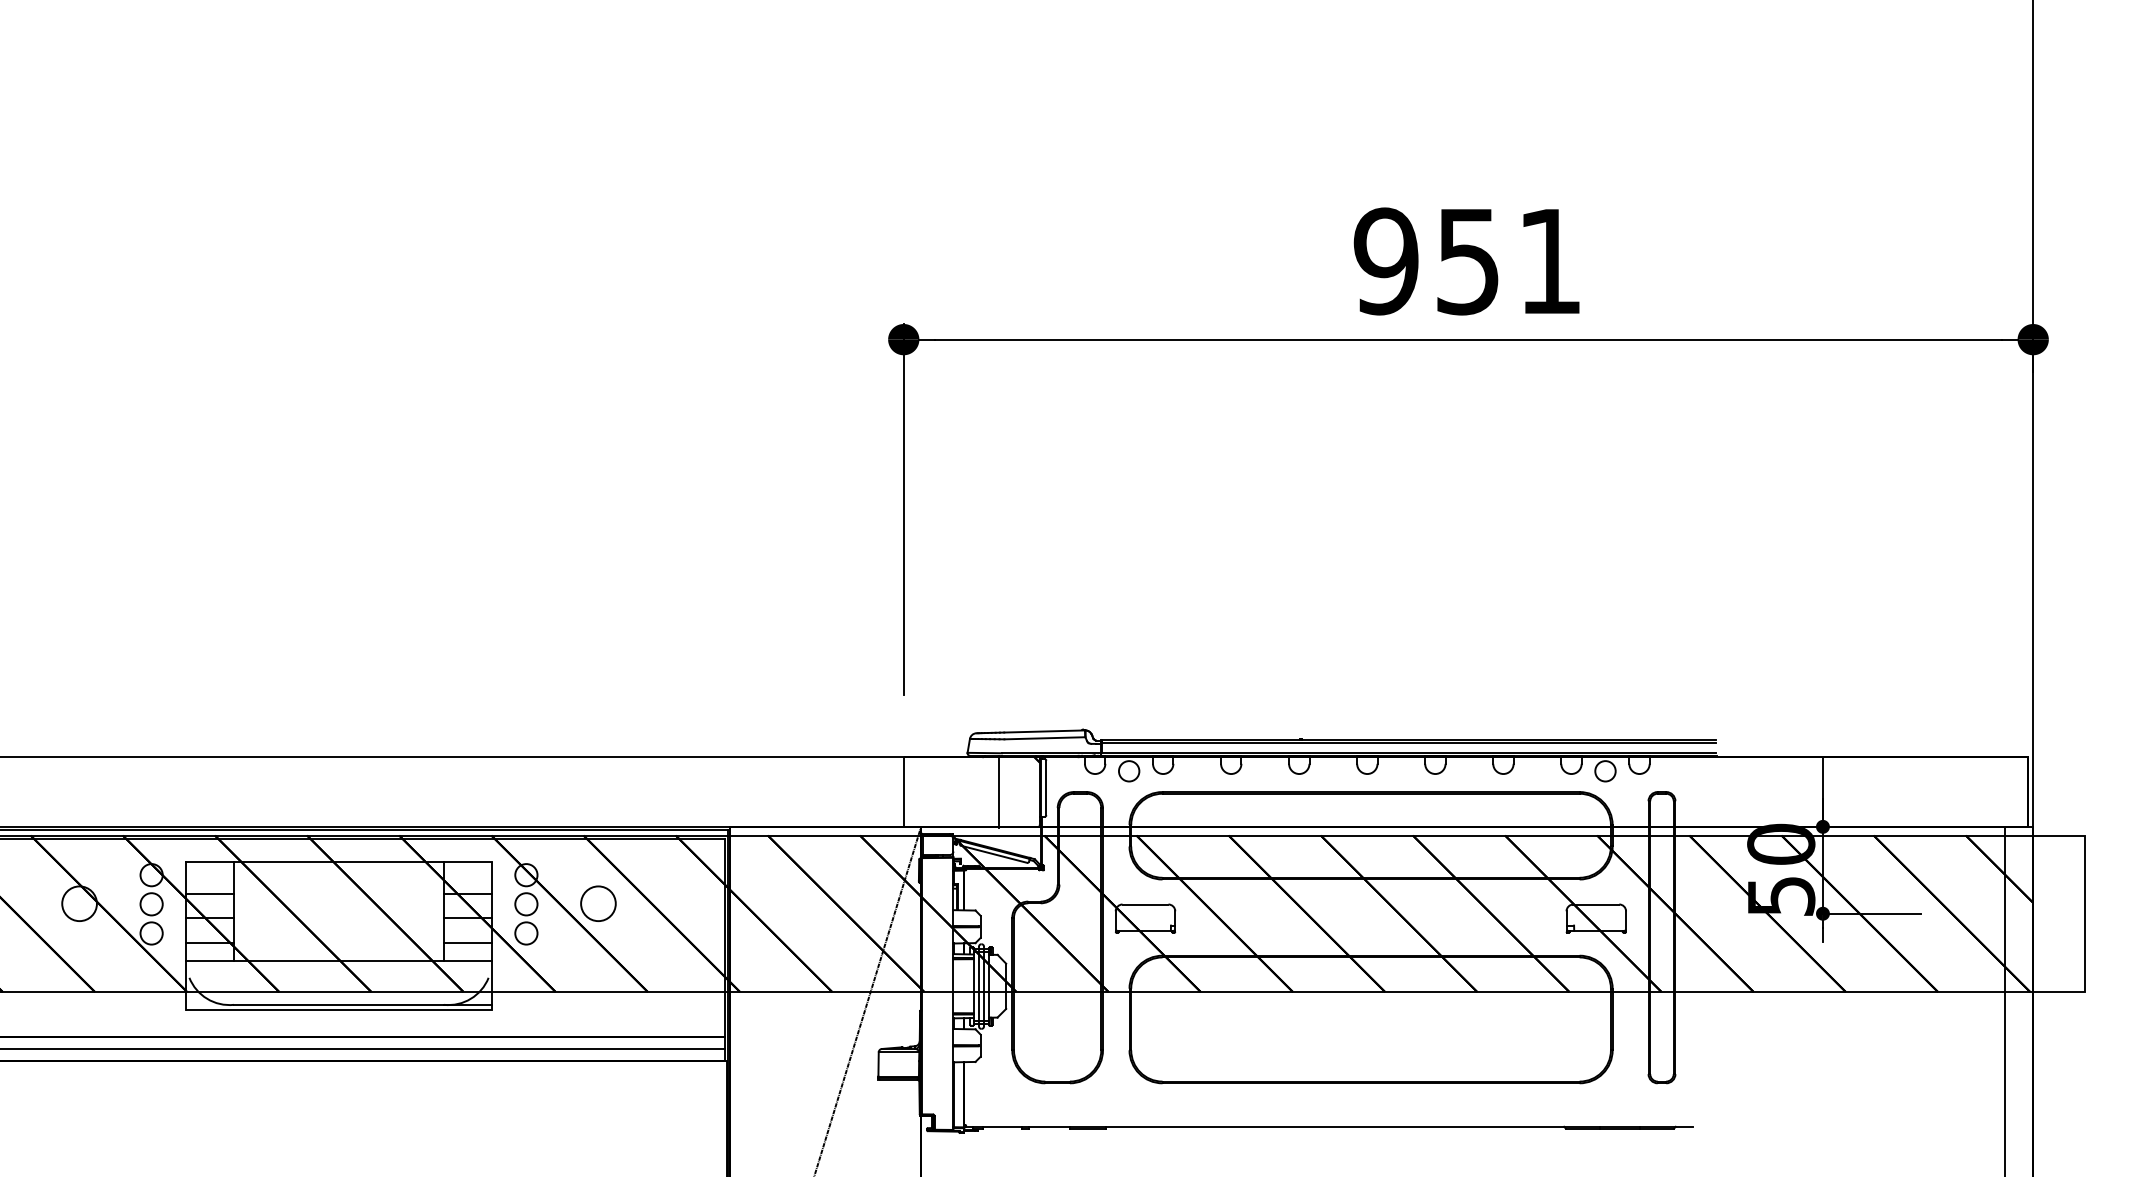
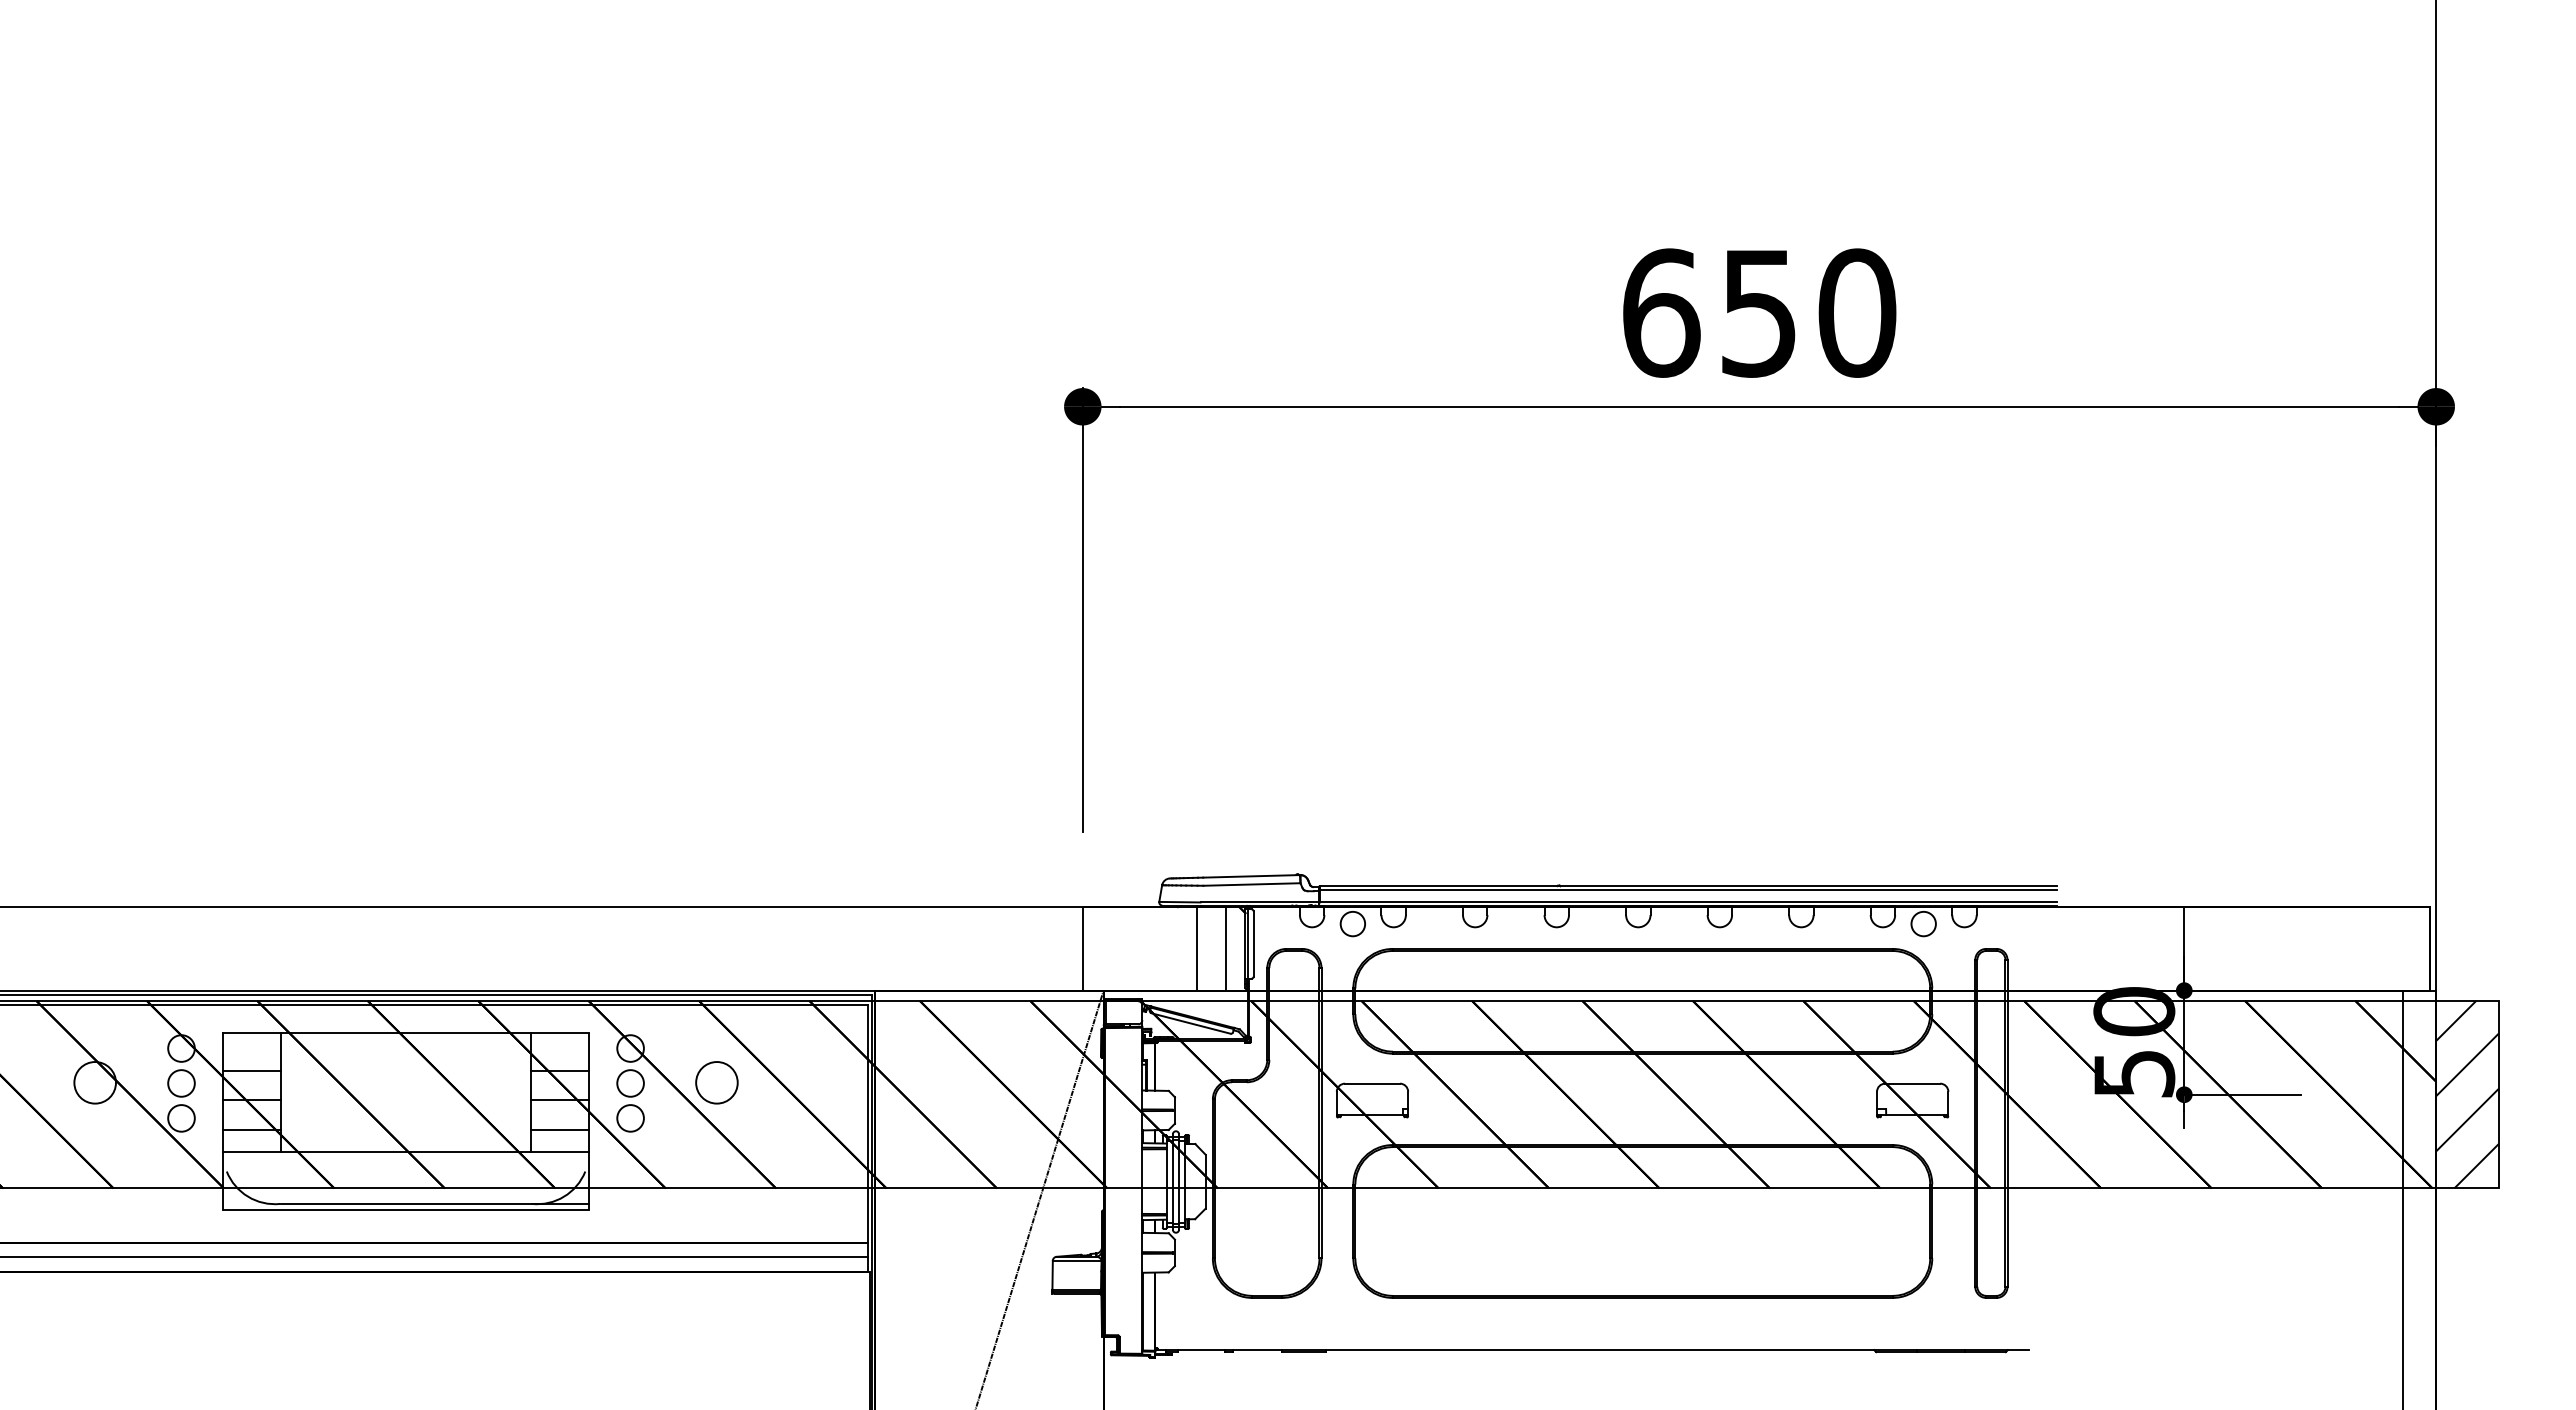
text: (1468, 260) -> (1759, 312), 951 -> 650
line: (1023, 791) -> (1226, 948), added
hatch: (2059, 913) -> (2467, 1094), added

